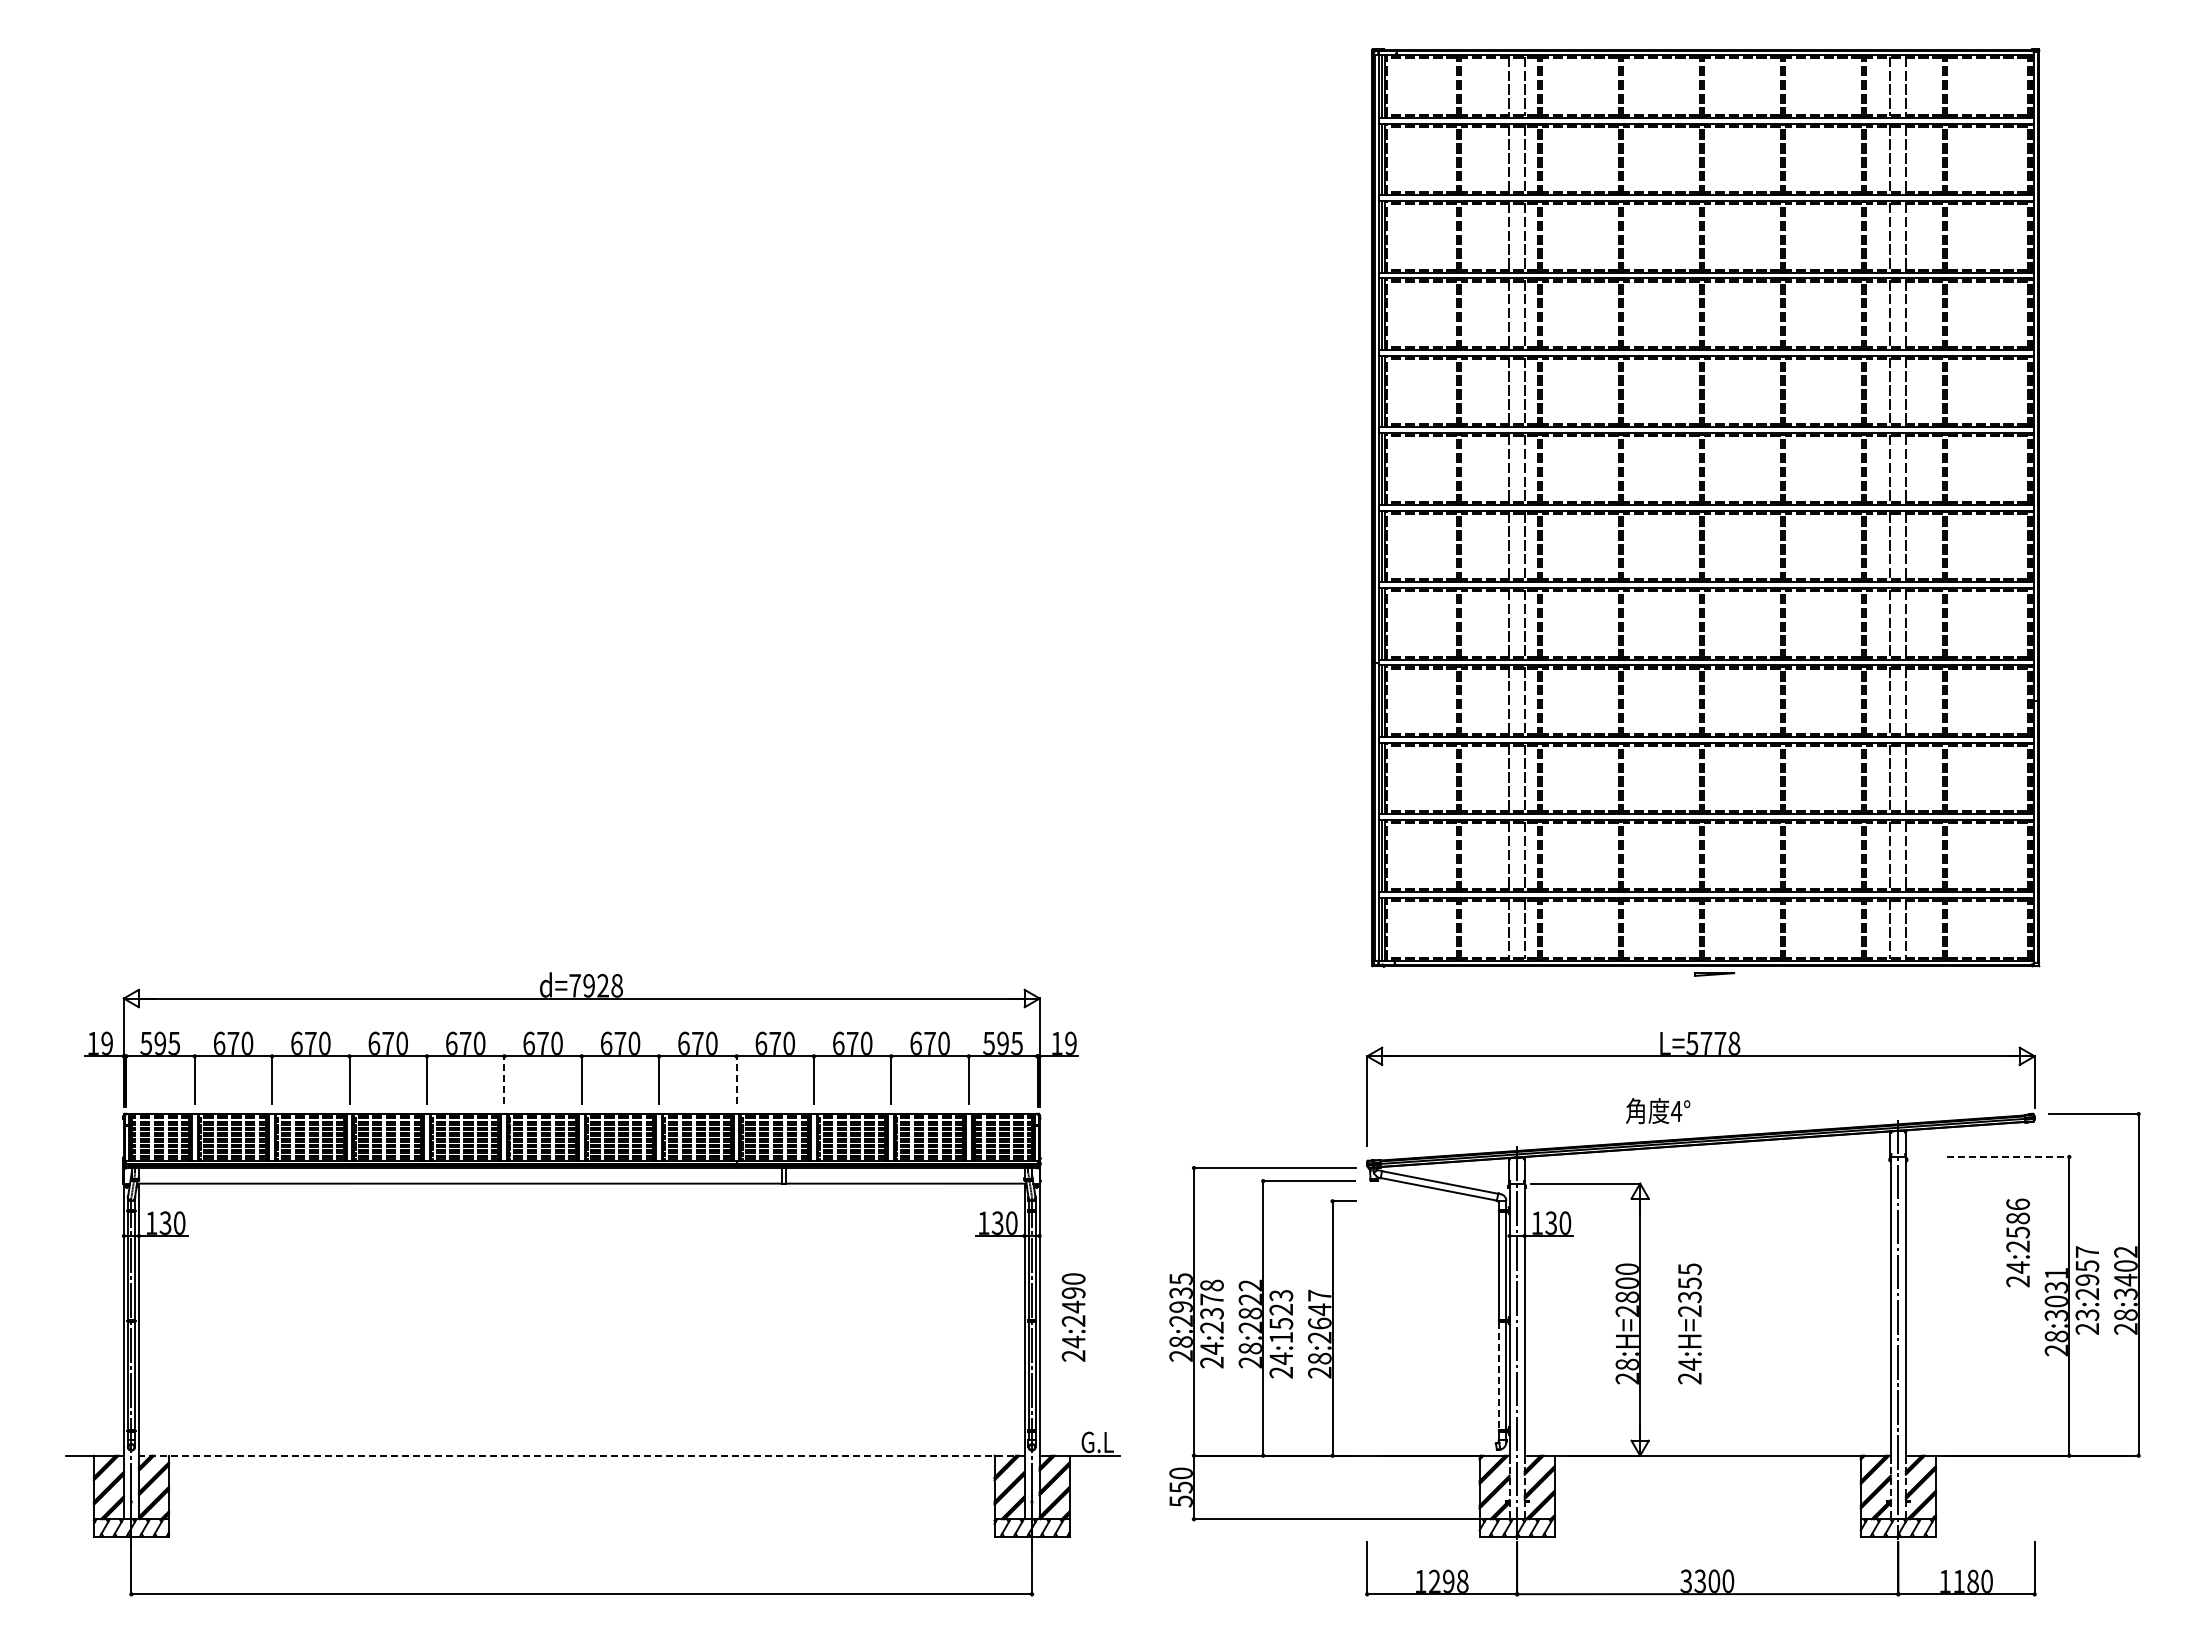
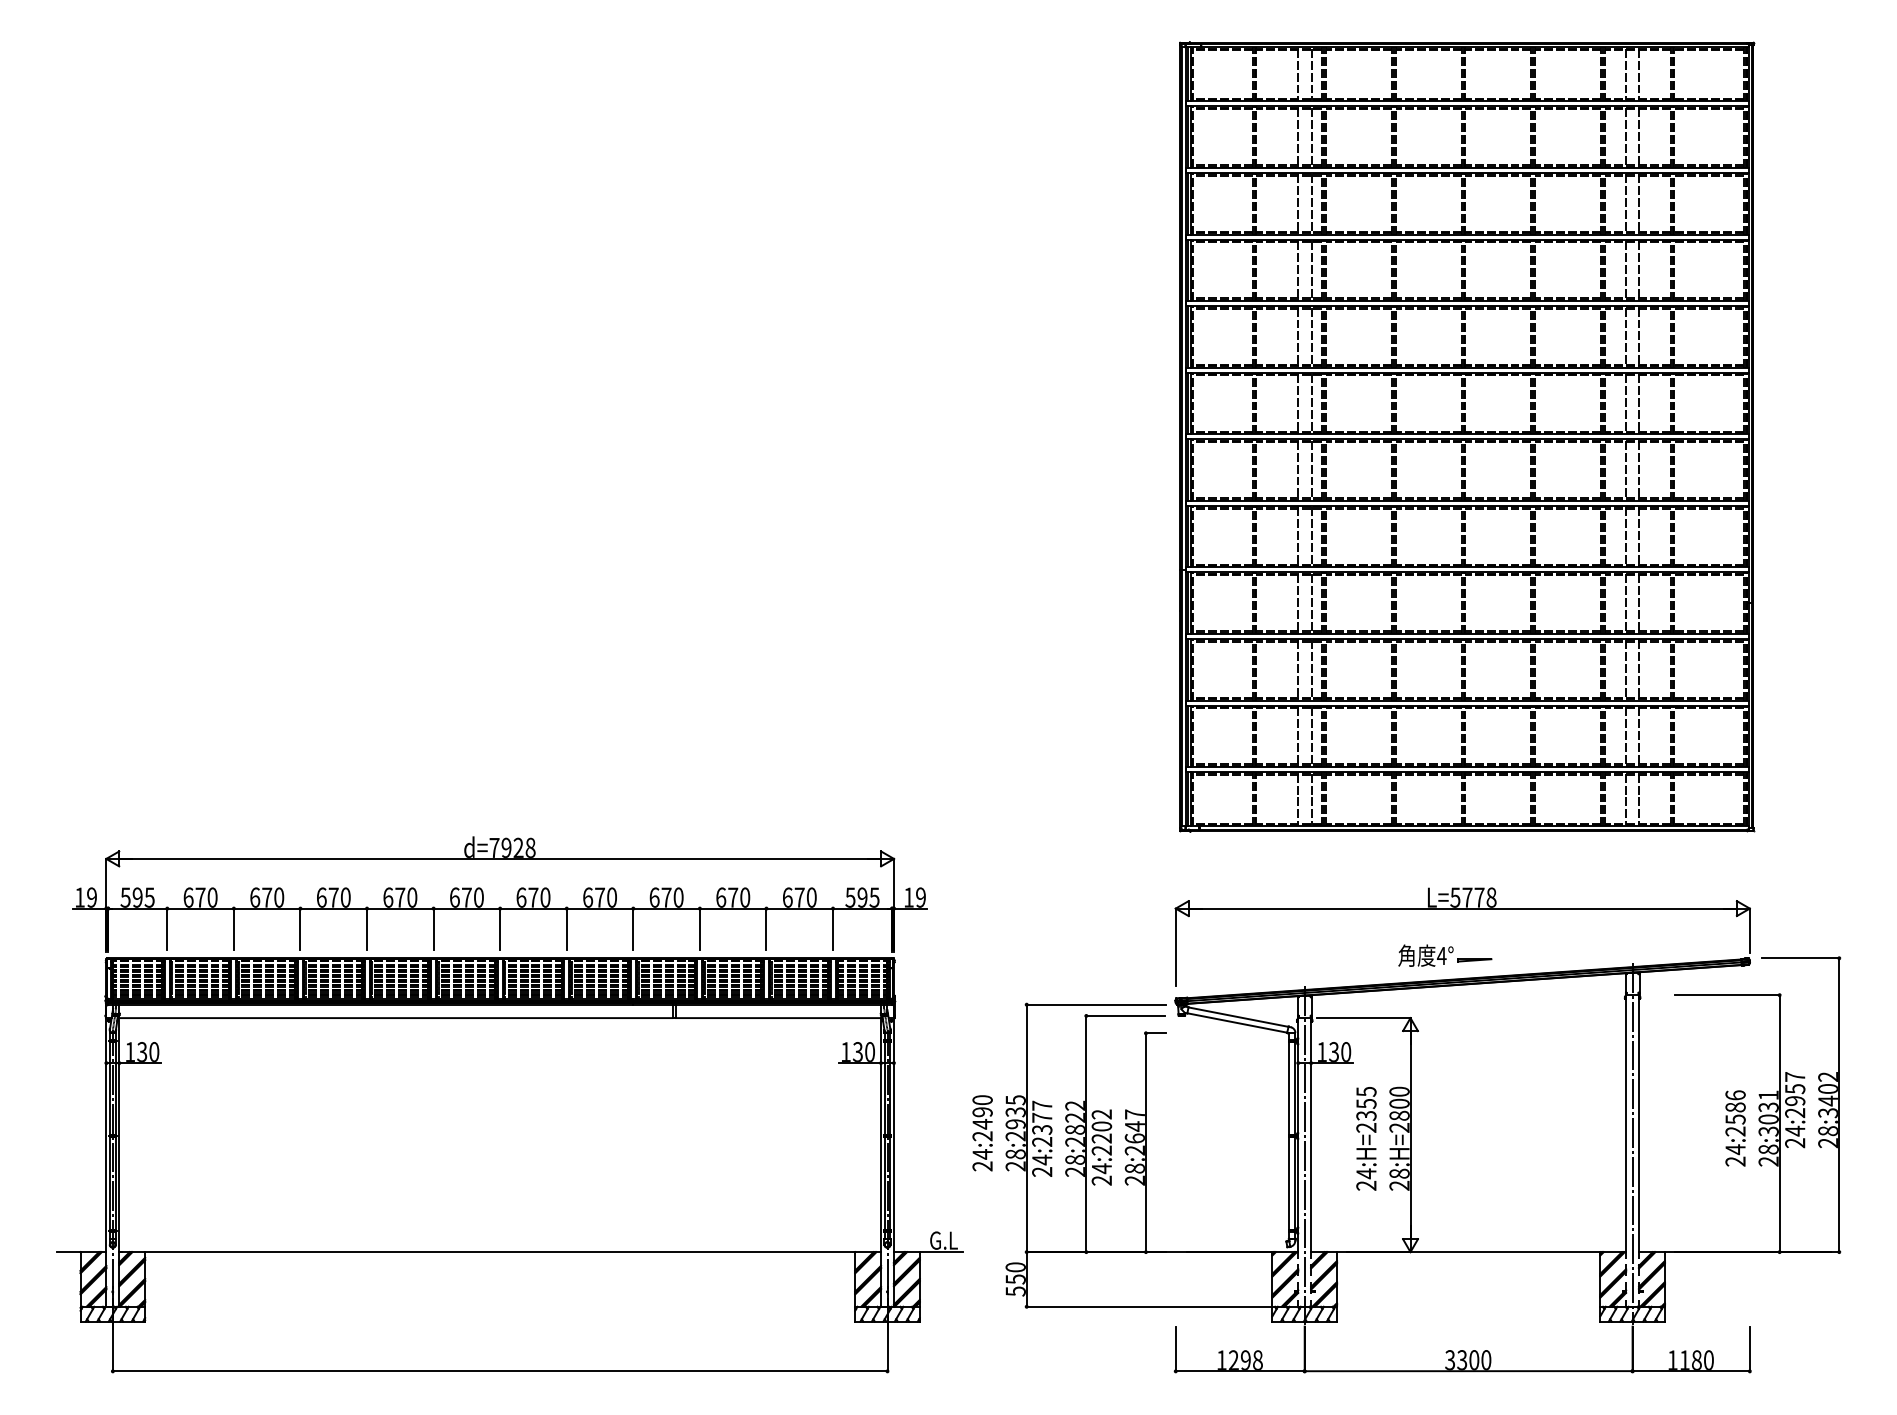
line: (1714, 974) -> (1474, 960), moved
line: (504, 1079) -> (433, 928), dashed -> solid
line: (736, 1079) -> (633, 928), dashed -> solid
line: (2008, 1156) -> (1727, 994), dashed -> solid
text: (2017, 1242) -> (1735, 1128), moved
text: (1211, 1285) -> (1041, 1105), 24:2378 -> 24:2377
text: (2087, 1314) -> (1795, 1130), 23:2957 -> 24:2957
text: (1281, 1316) -> (1102, 1132), 24:1523 -> 24:2202
text: (1073, 1317) -> (982, 1133), moved
text: (1689, 1323) -> (1366, 1138), moved
line: (1499, 1376) -> (1289, 1183), dashed -> solid
line: (581, 1455) -> (499, 1251), dashed -> solid

